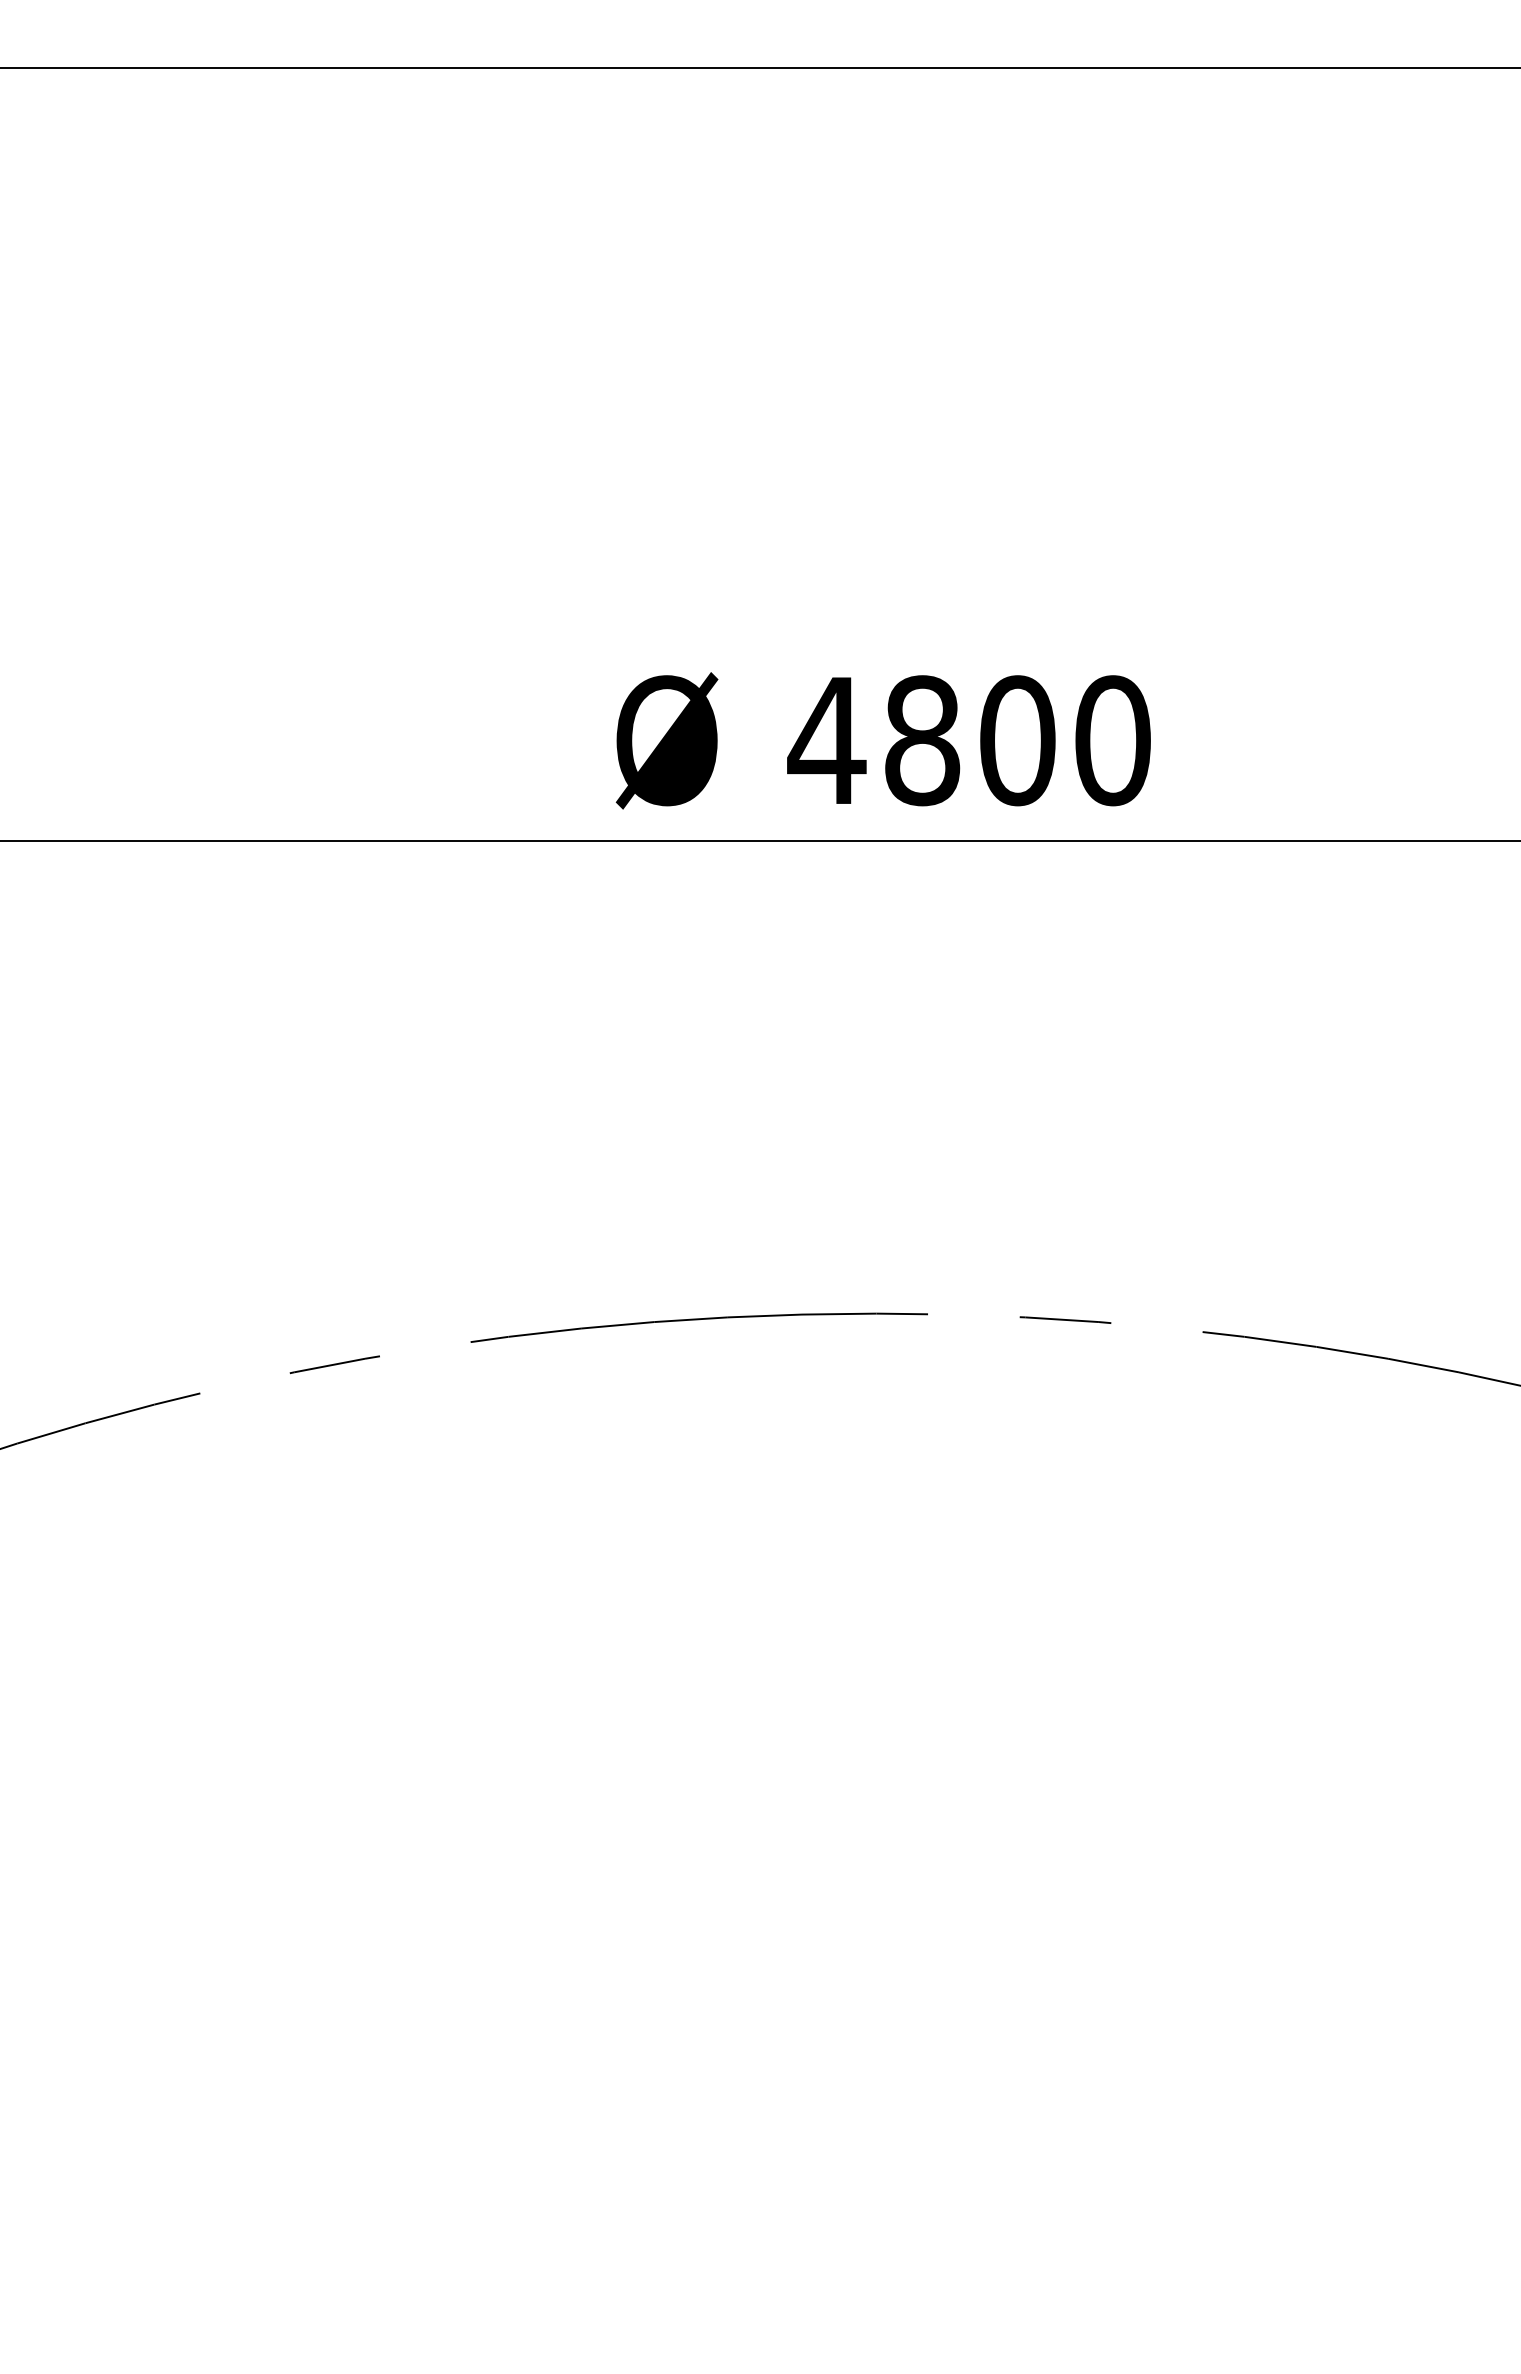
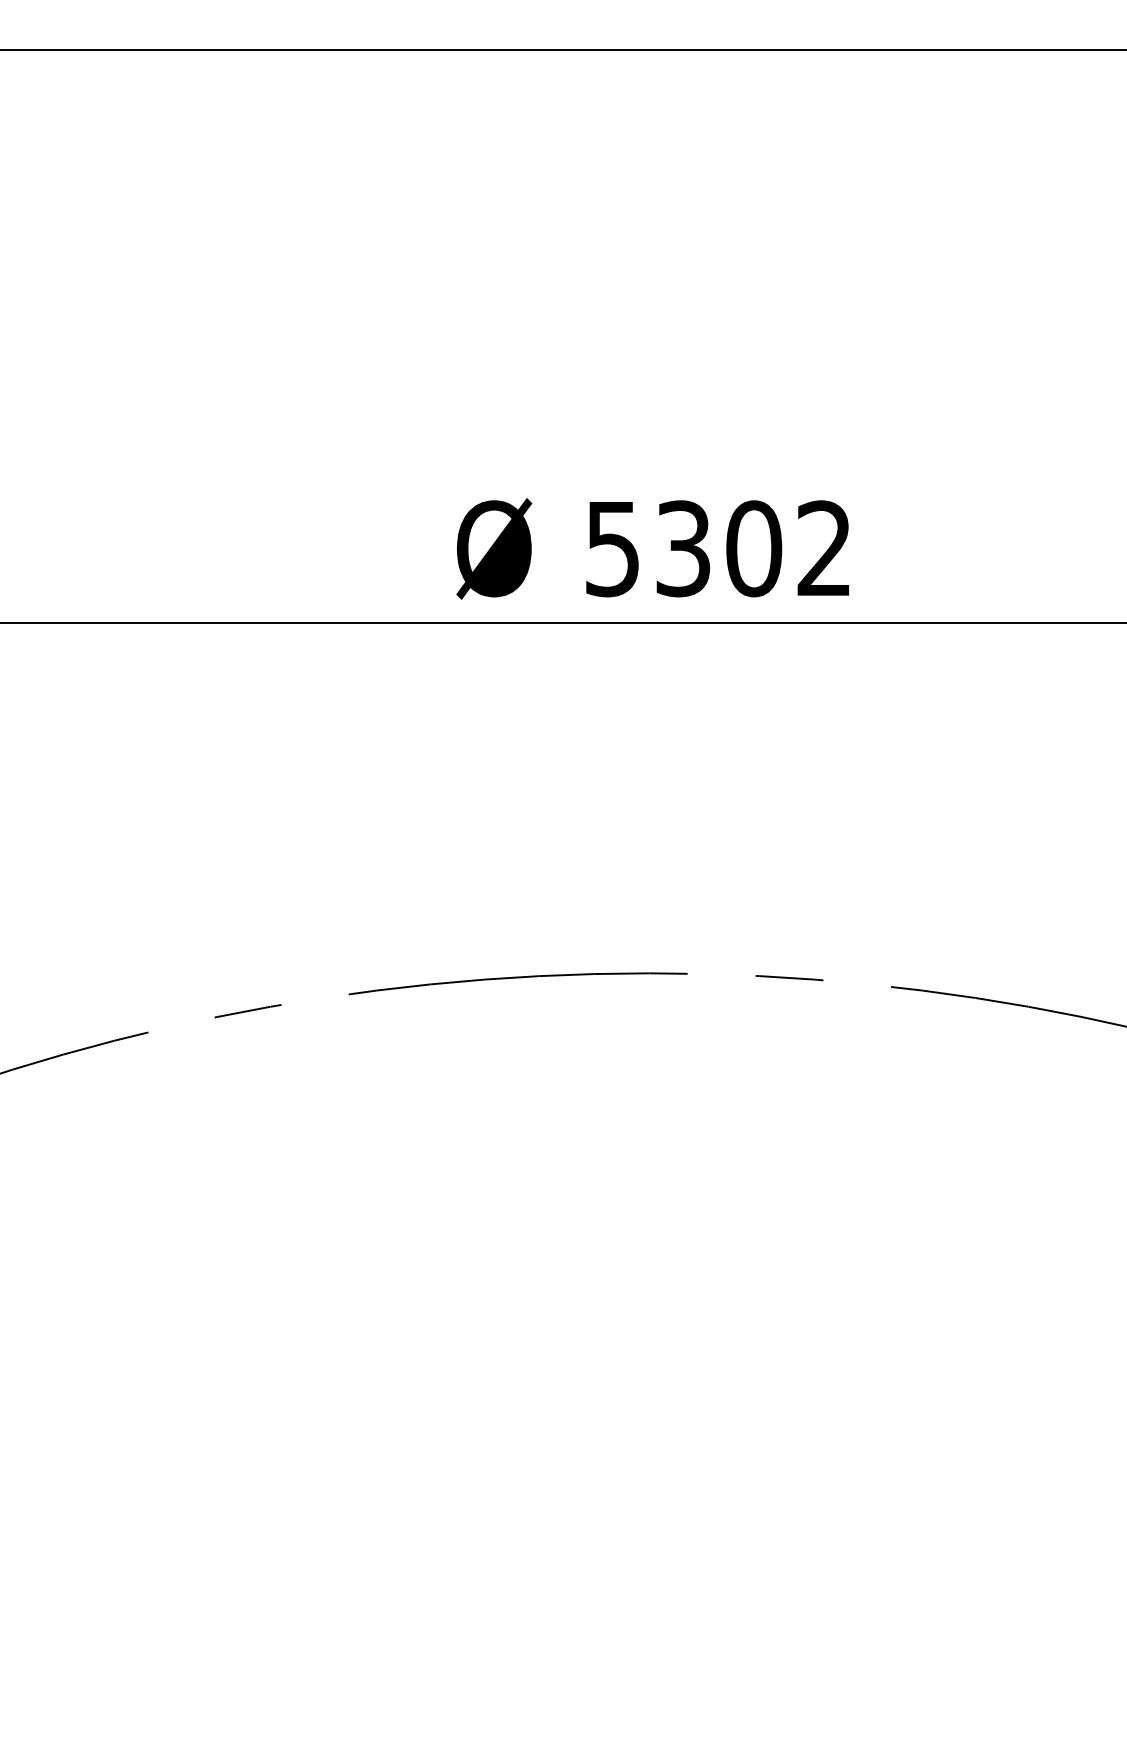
text: (968, 740) -> (717, 548), 4800 -> 5302

